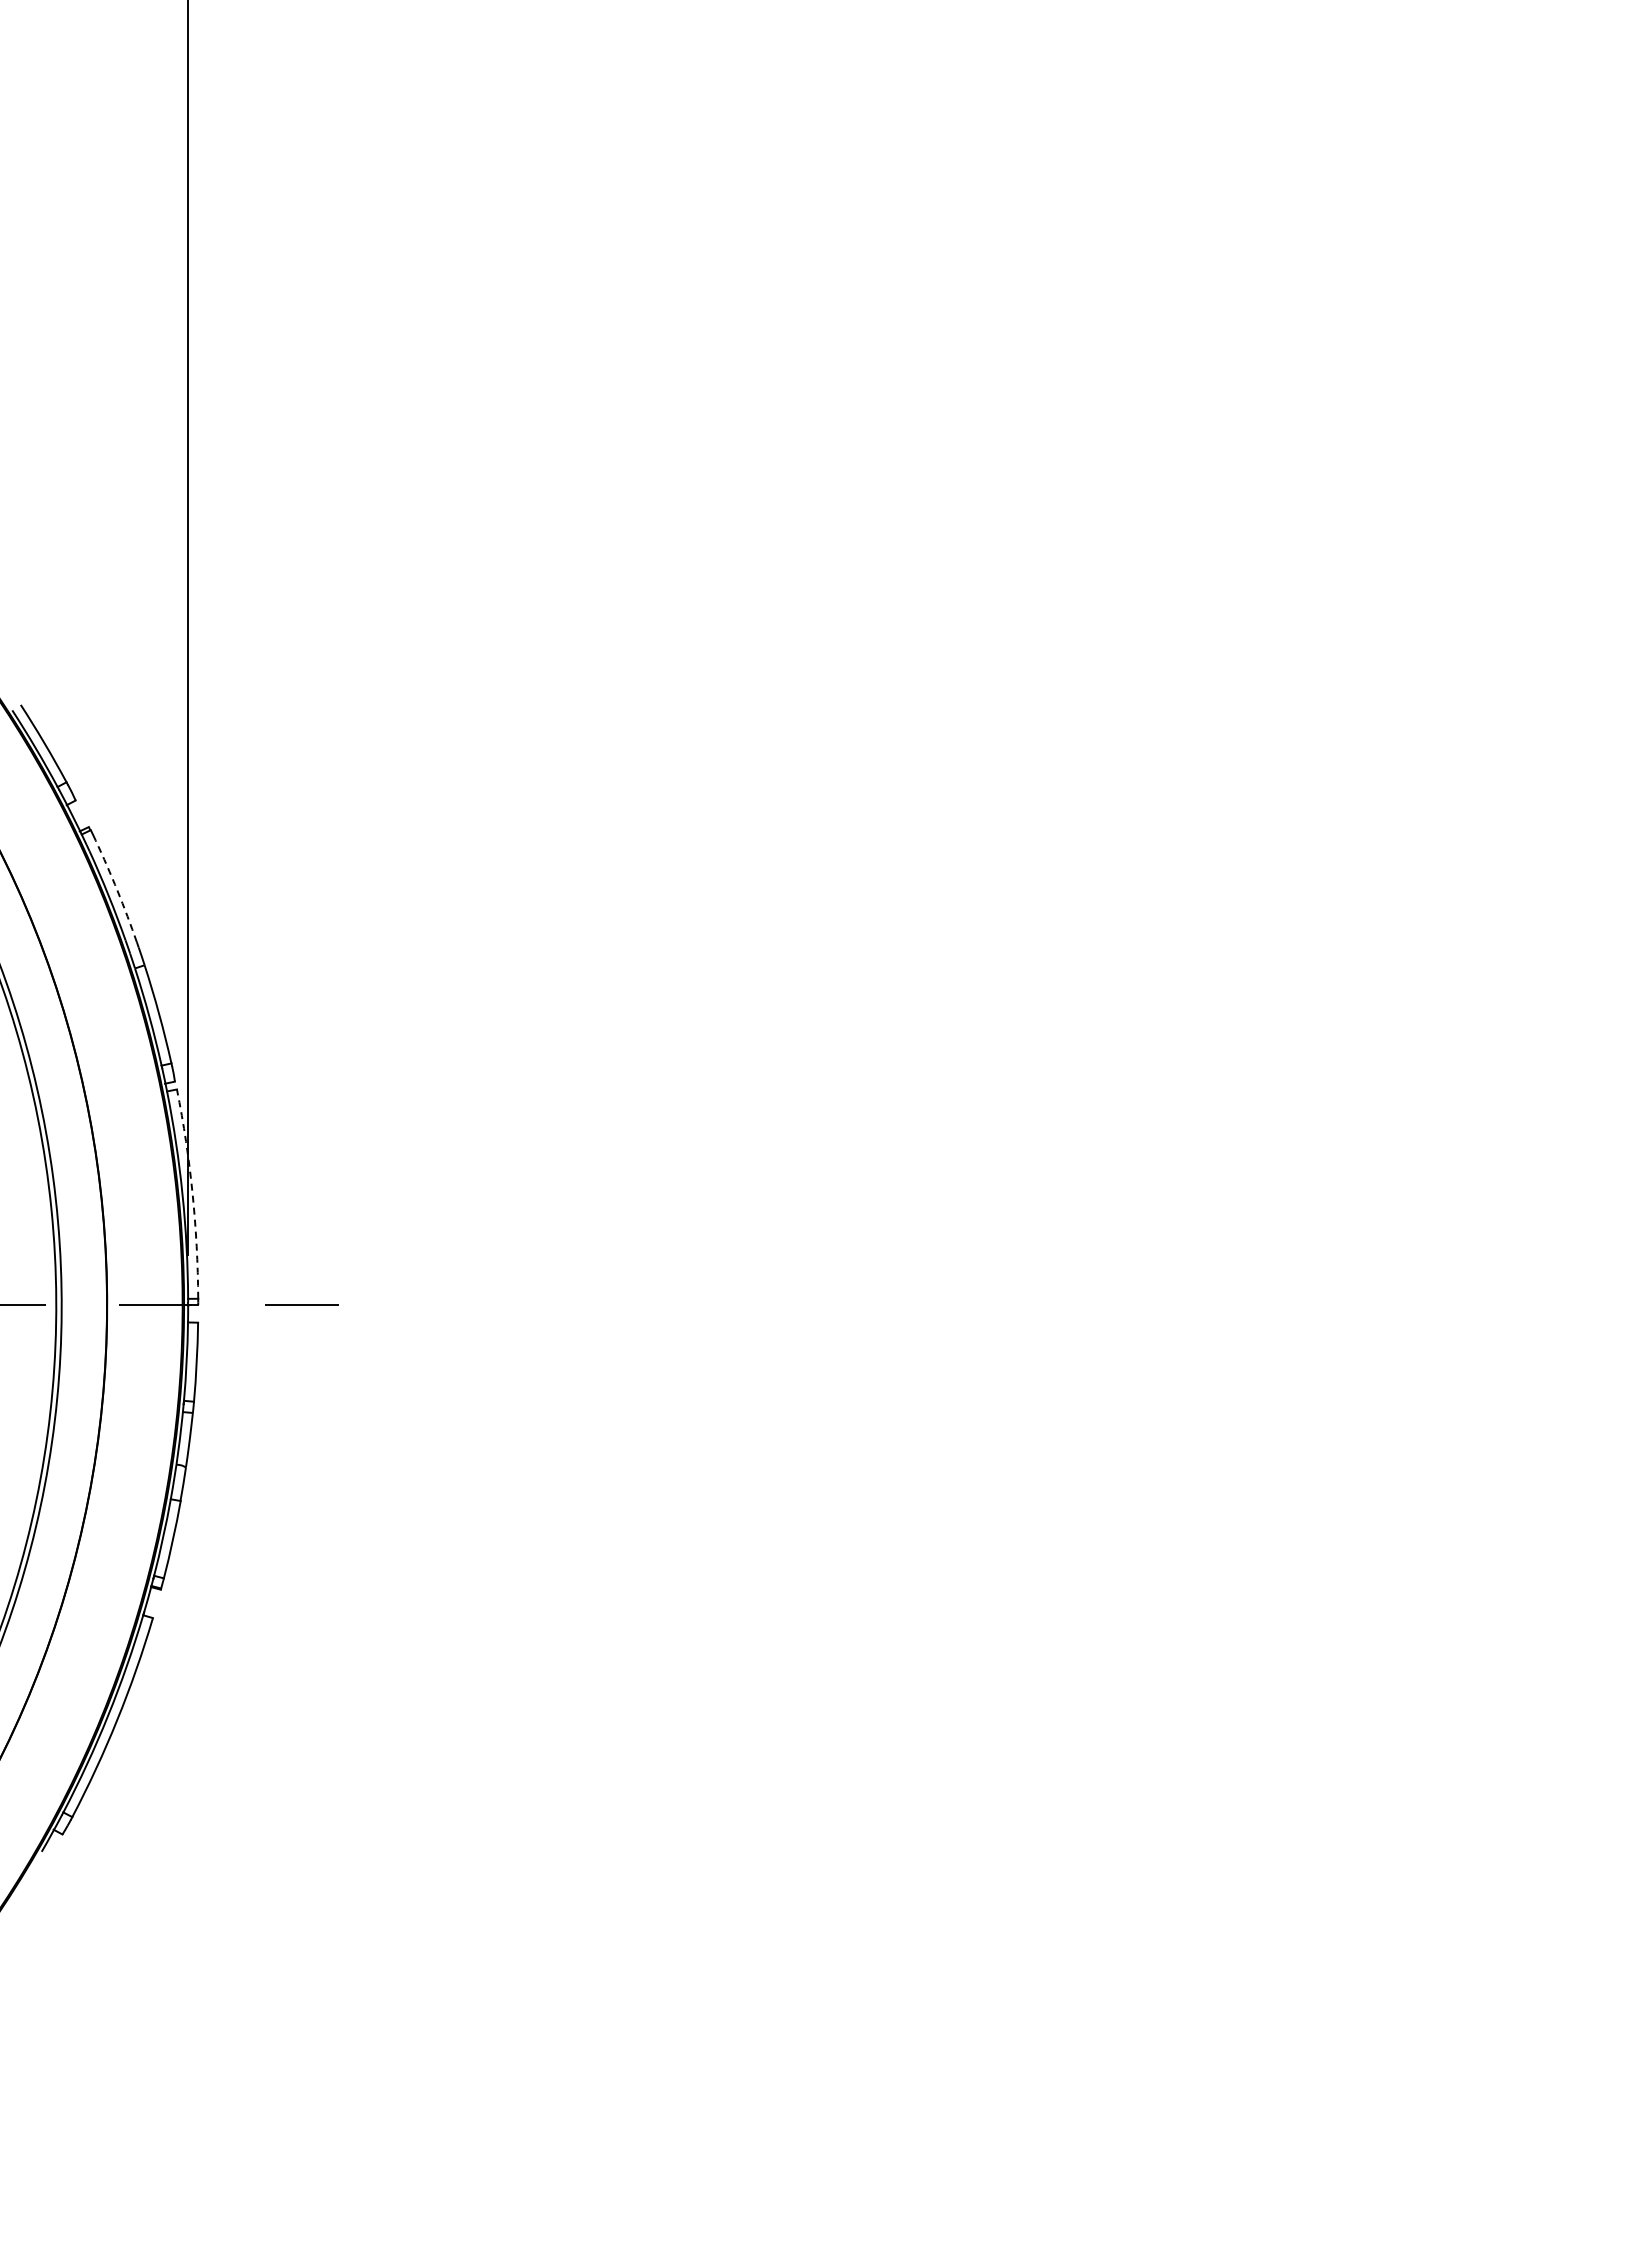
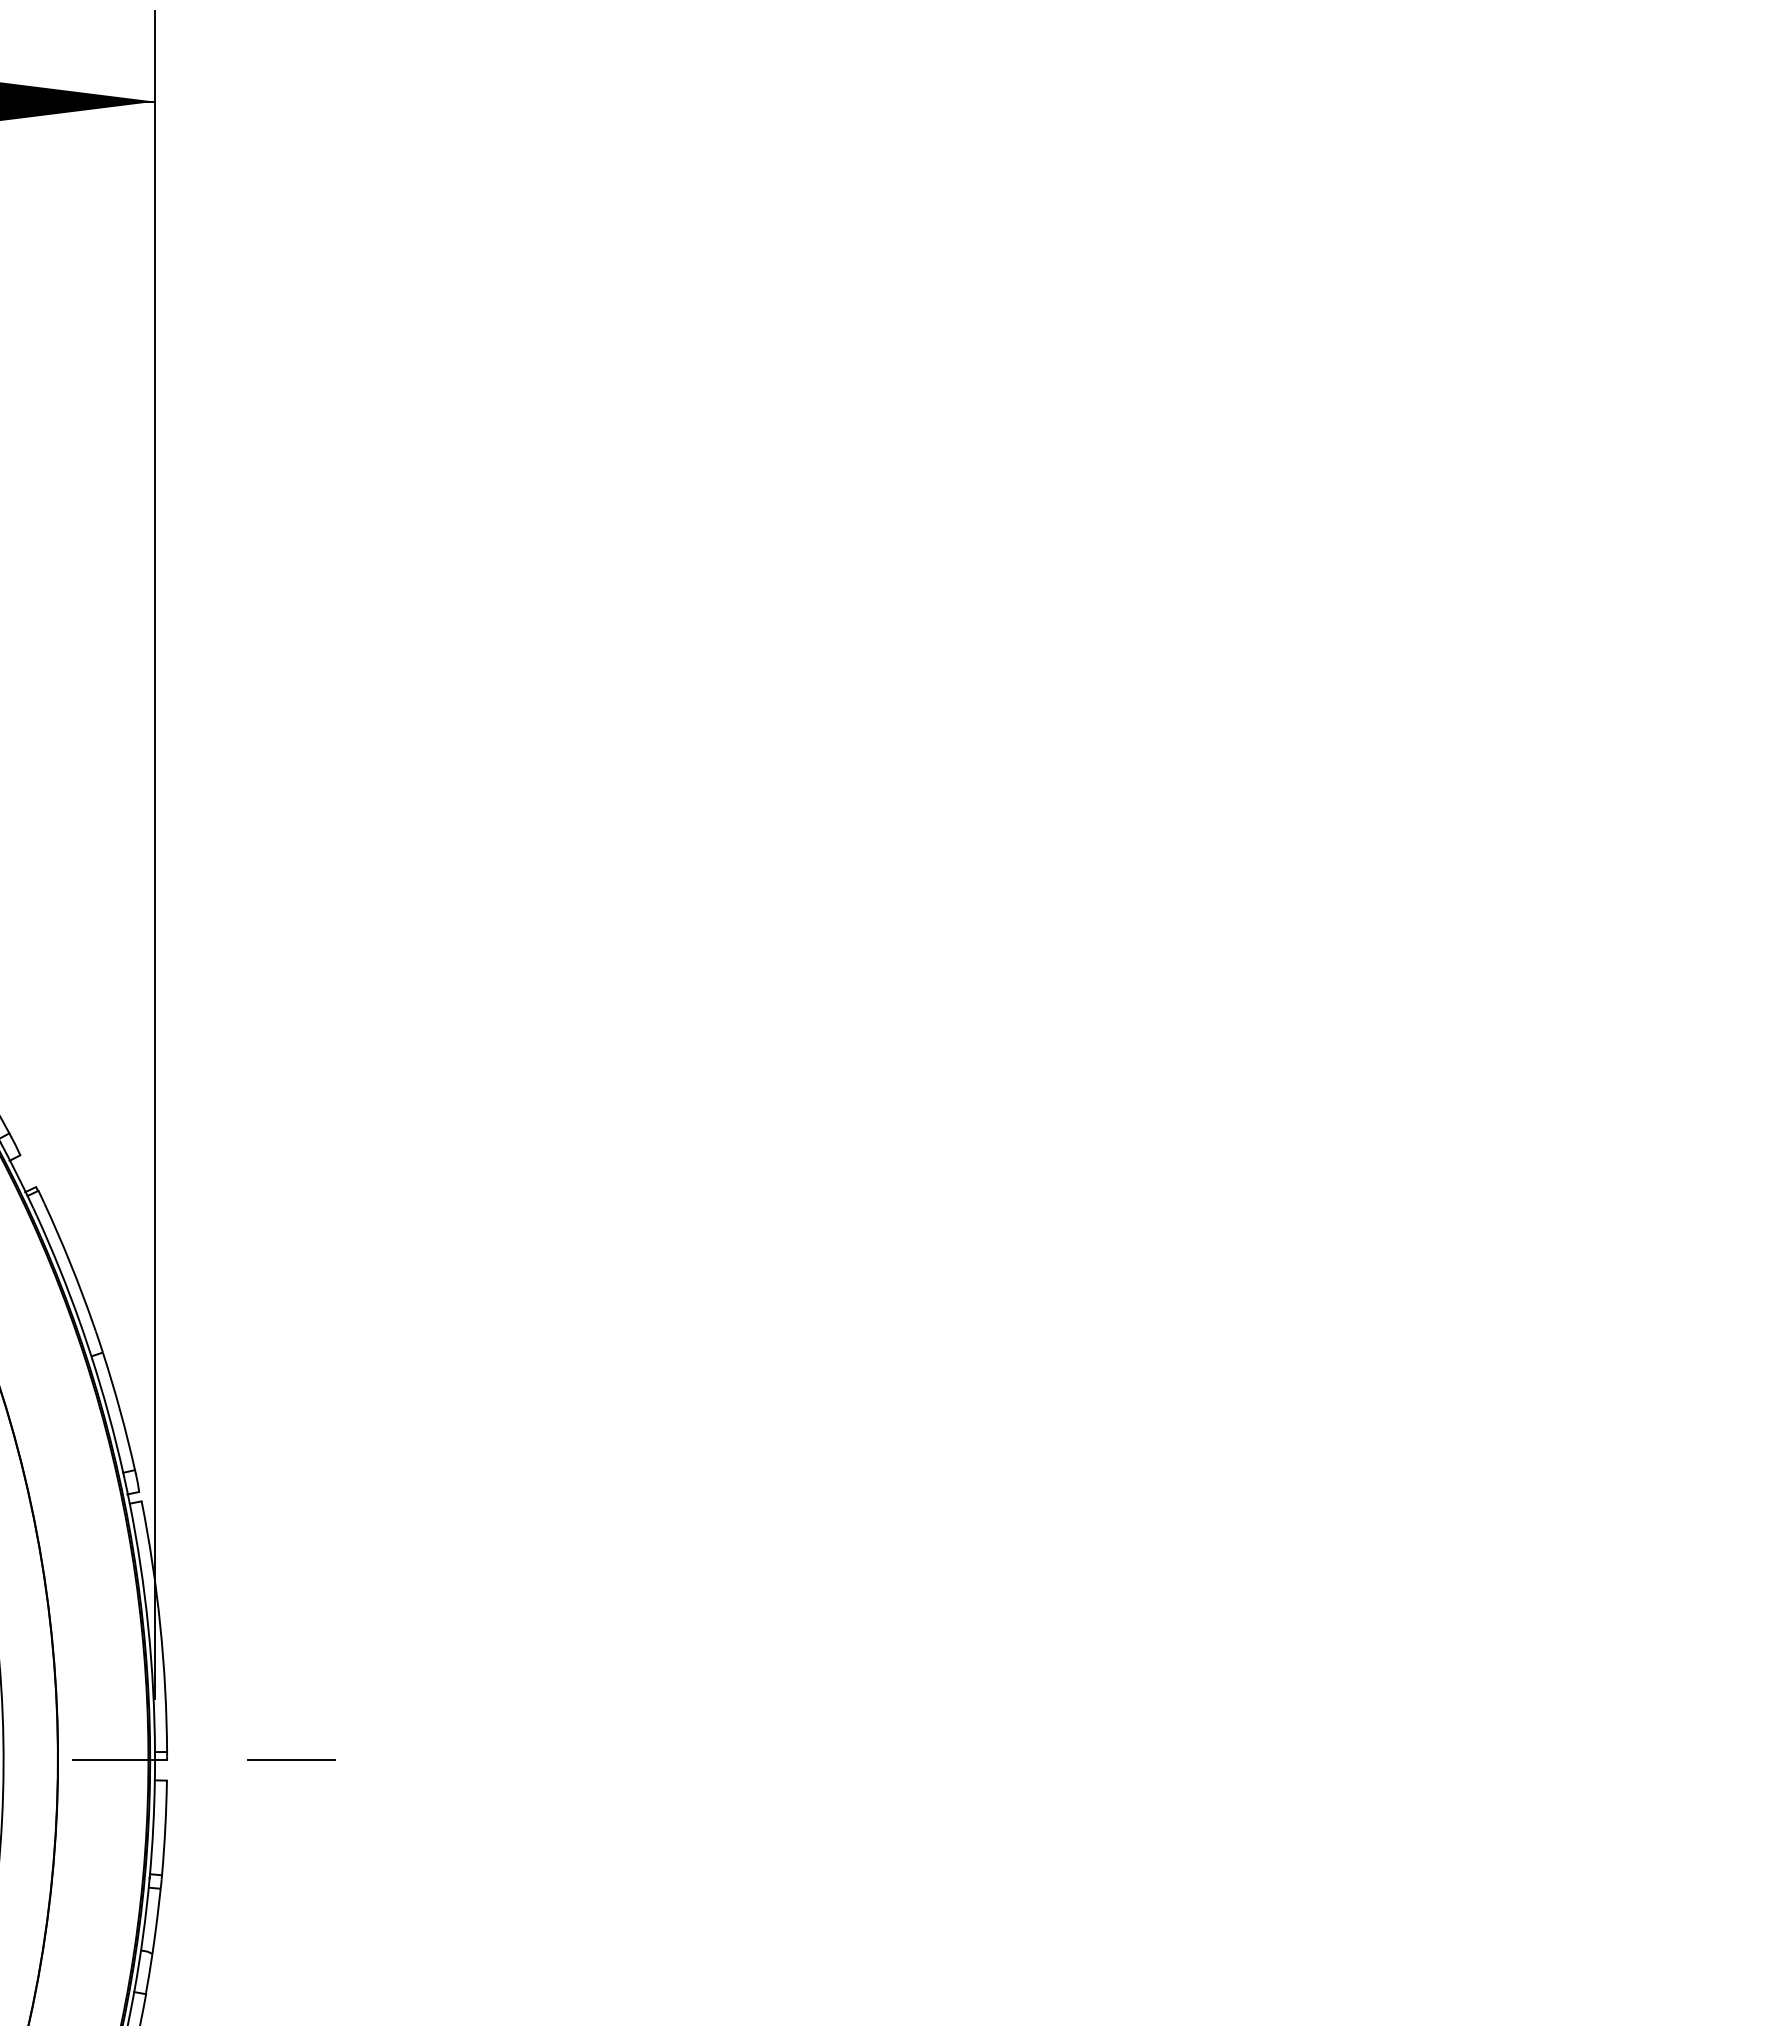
arc: (117, 890) -> (70, 1263), dashed -> solid
arc: (192, 1193) -> (160, 1625), dashed -> solid

